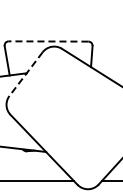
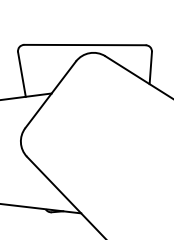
line: (48, 41) -> (84, 45), dashed -> solid
line: (25, 74) -> (49, 95), dashed -> solid

